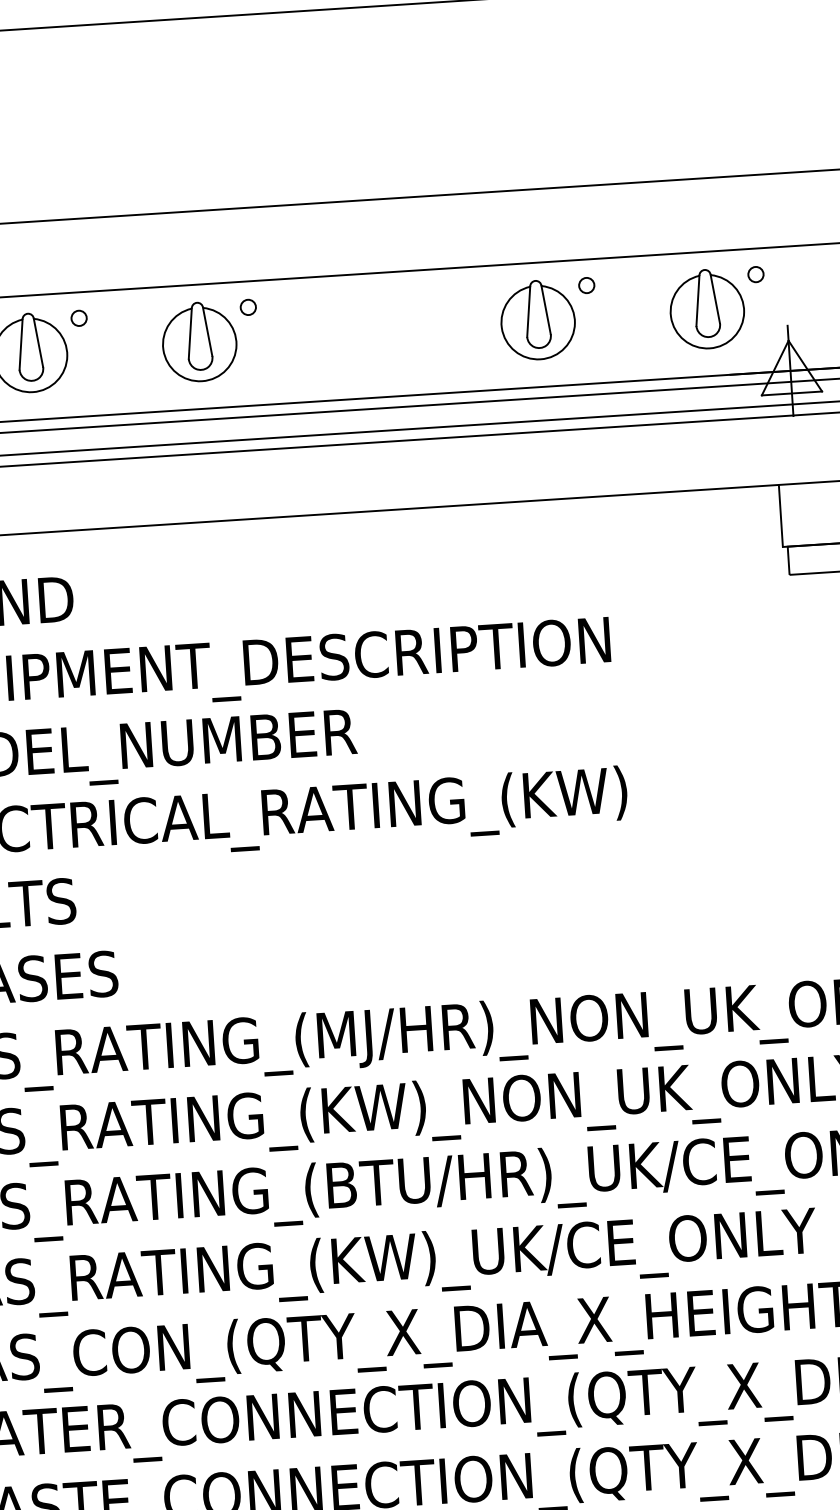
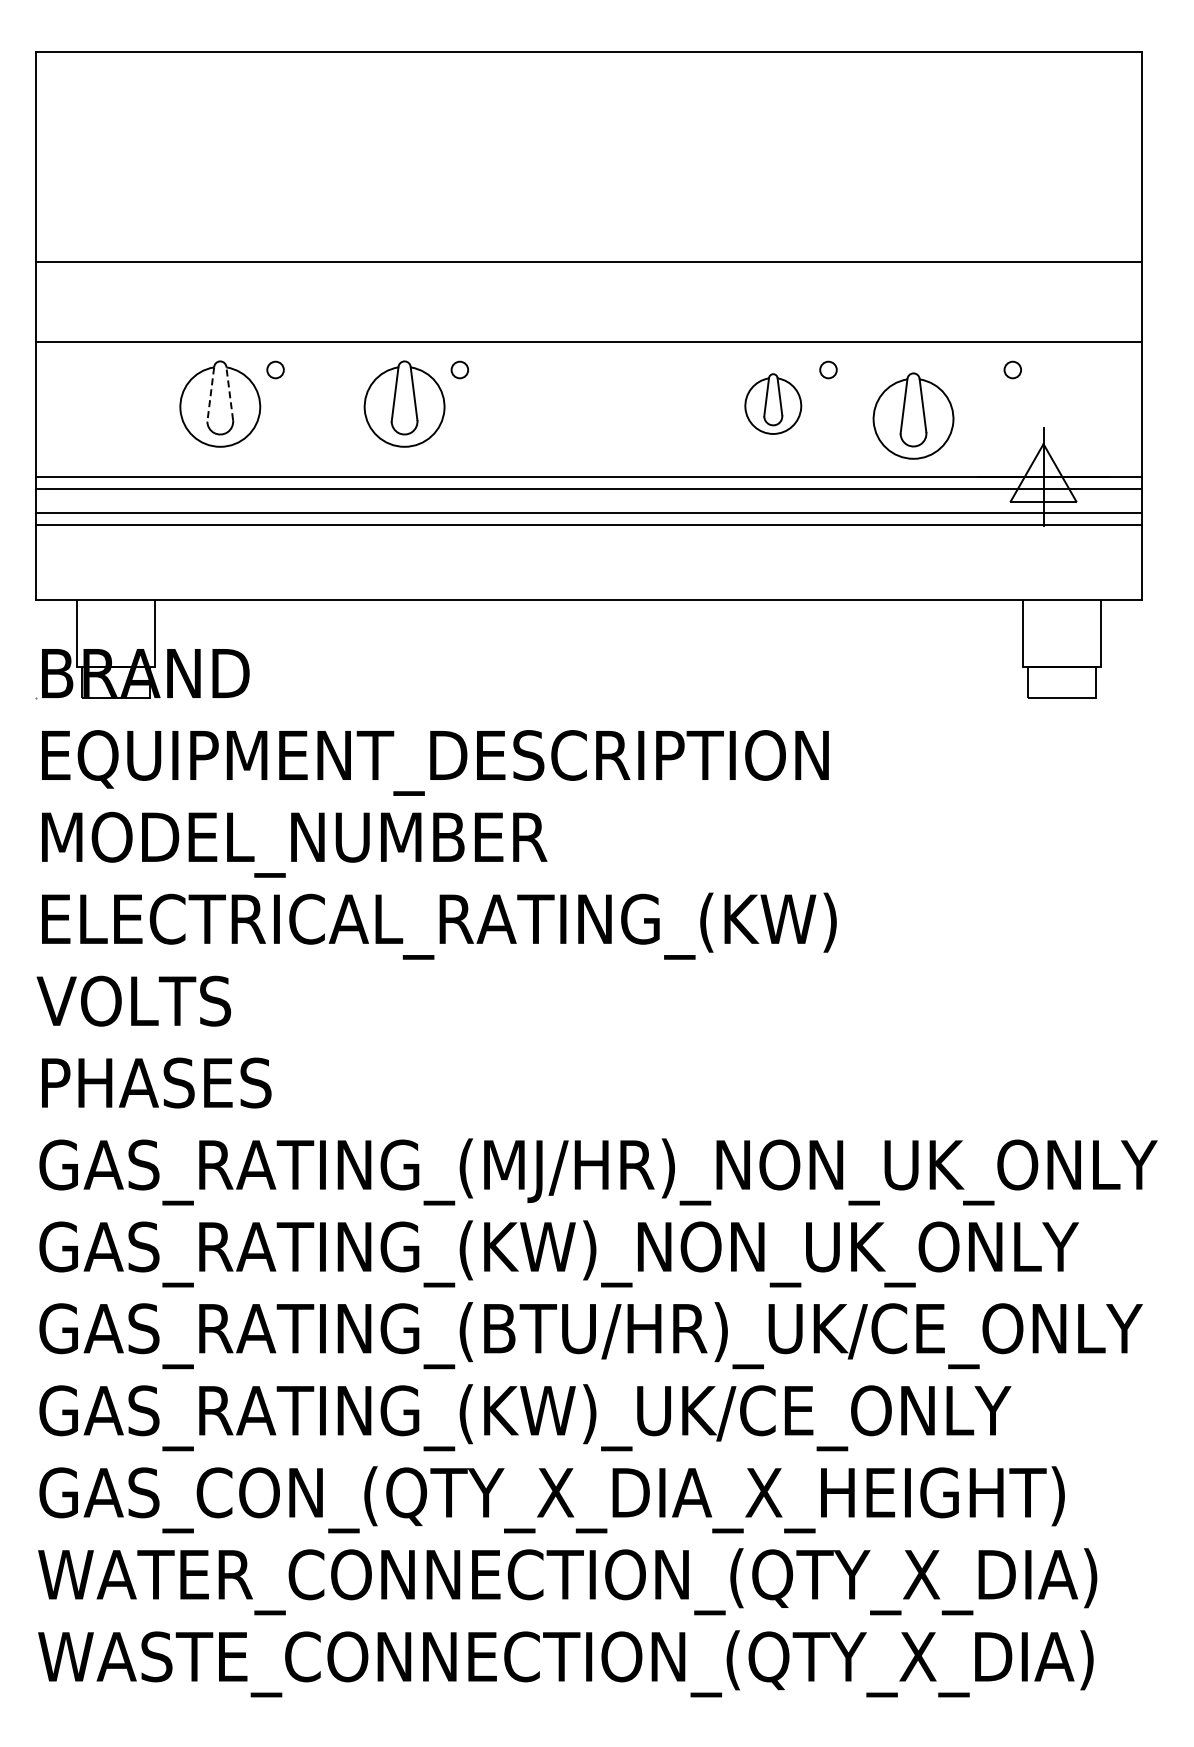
part: (707, 308) -> (913, 415), moved
part: (538, 319) -> (773, 403), size x0.7
line: (38, 342) -> (229, 393), solid -> dashed
line: (20, 345) -> (210, 395), solid -> dashed

